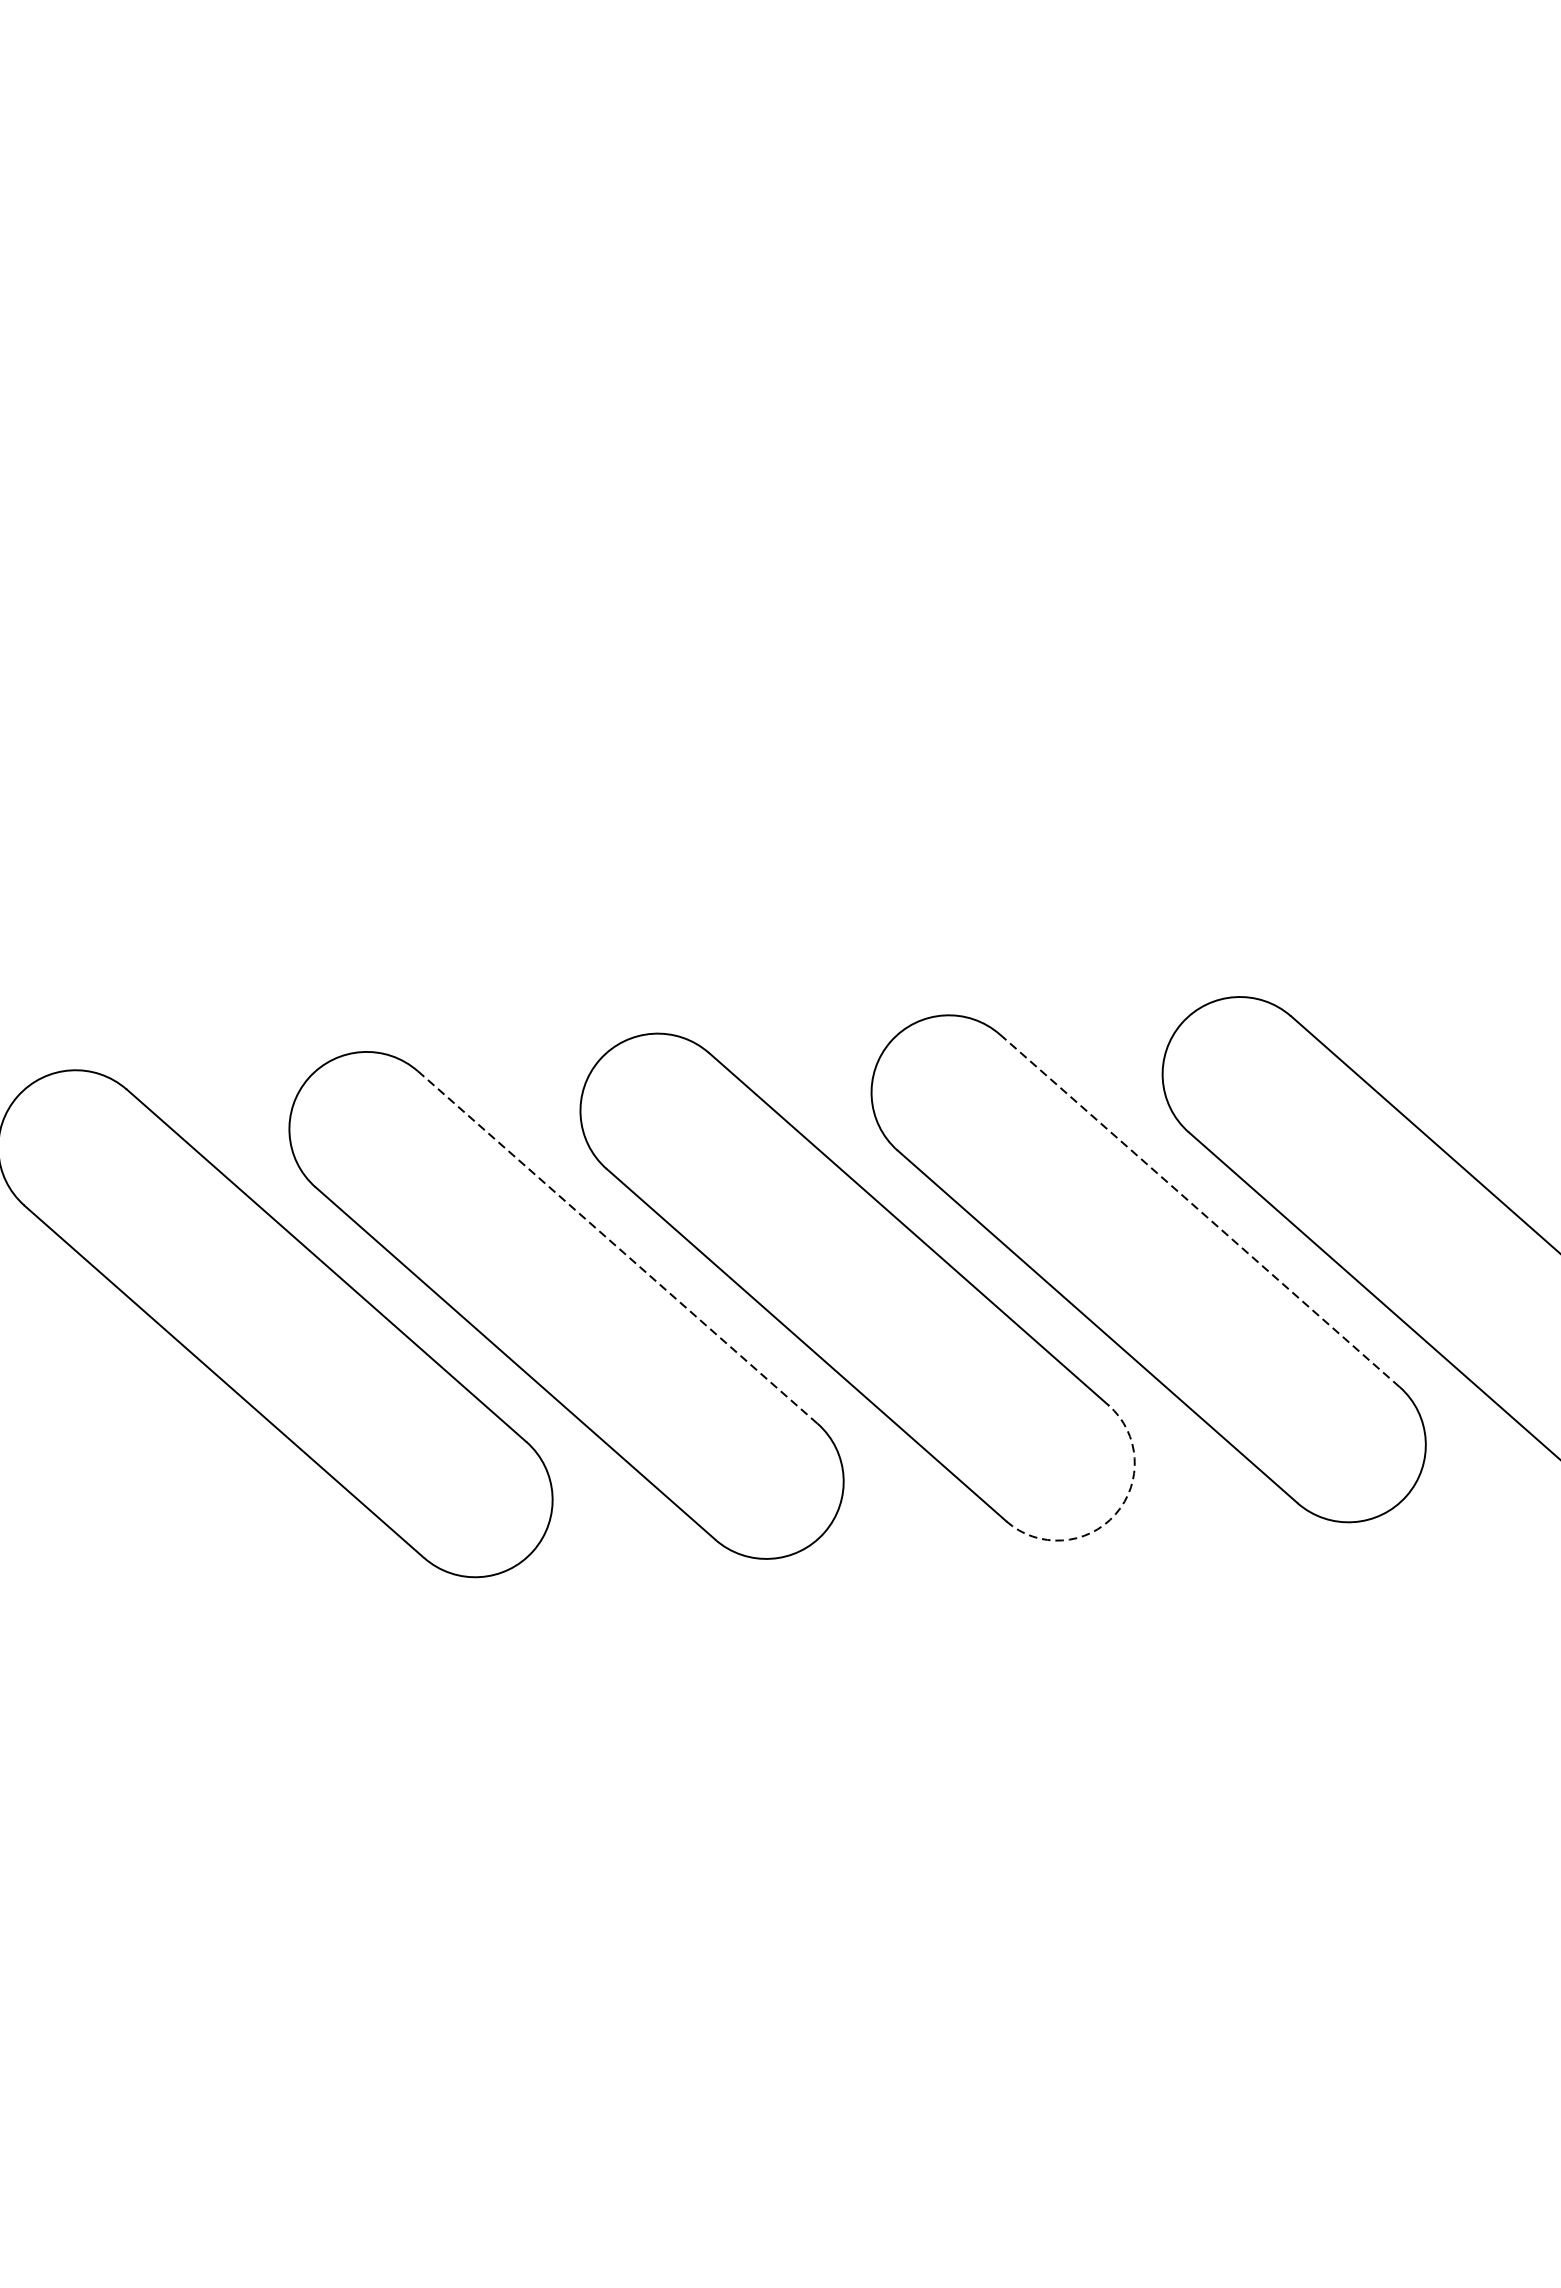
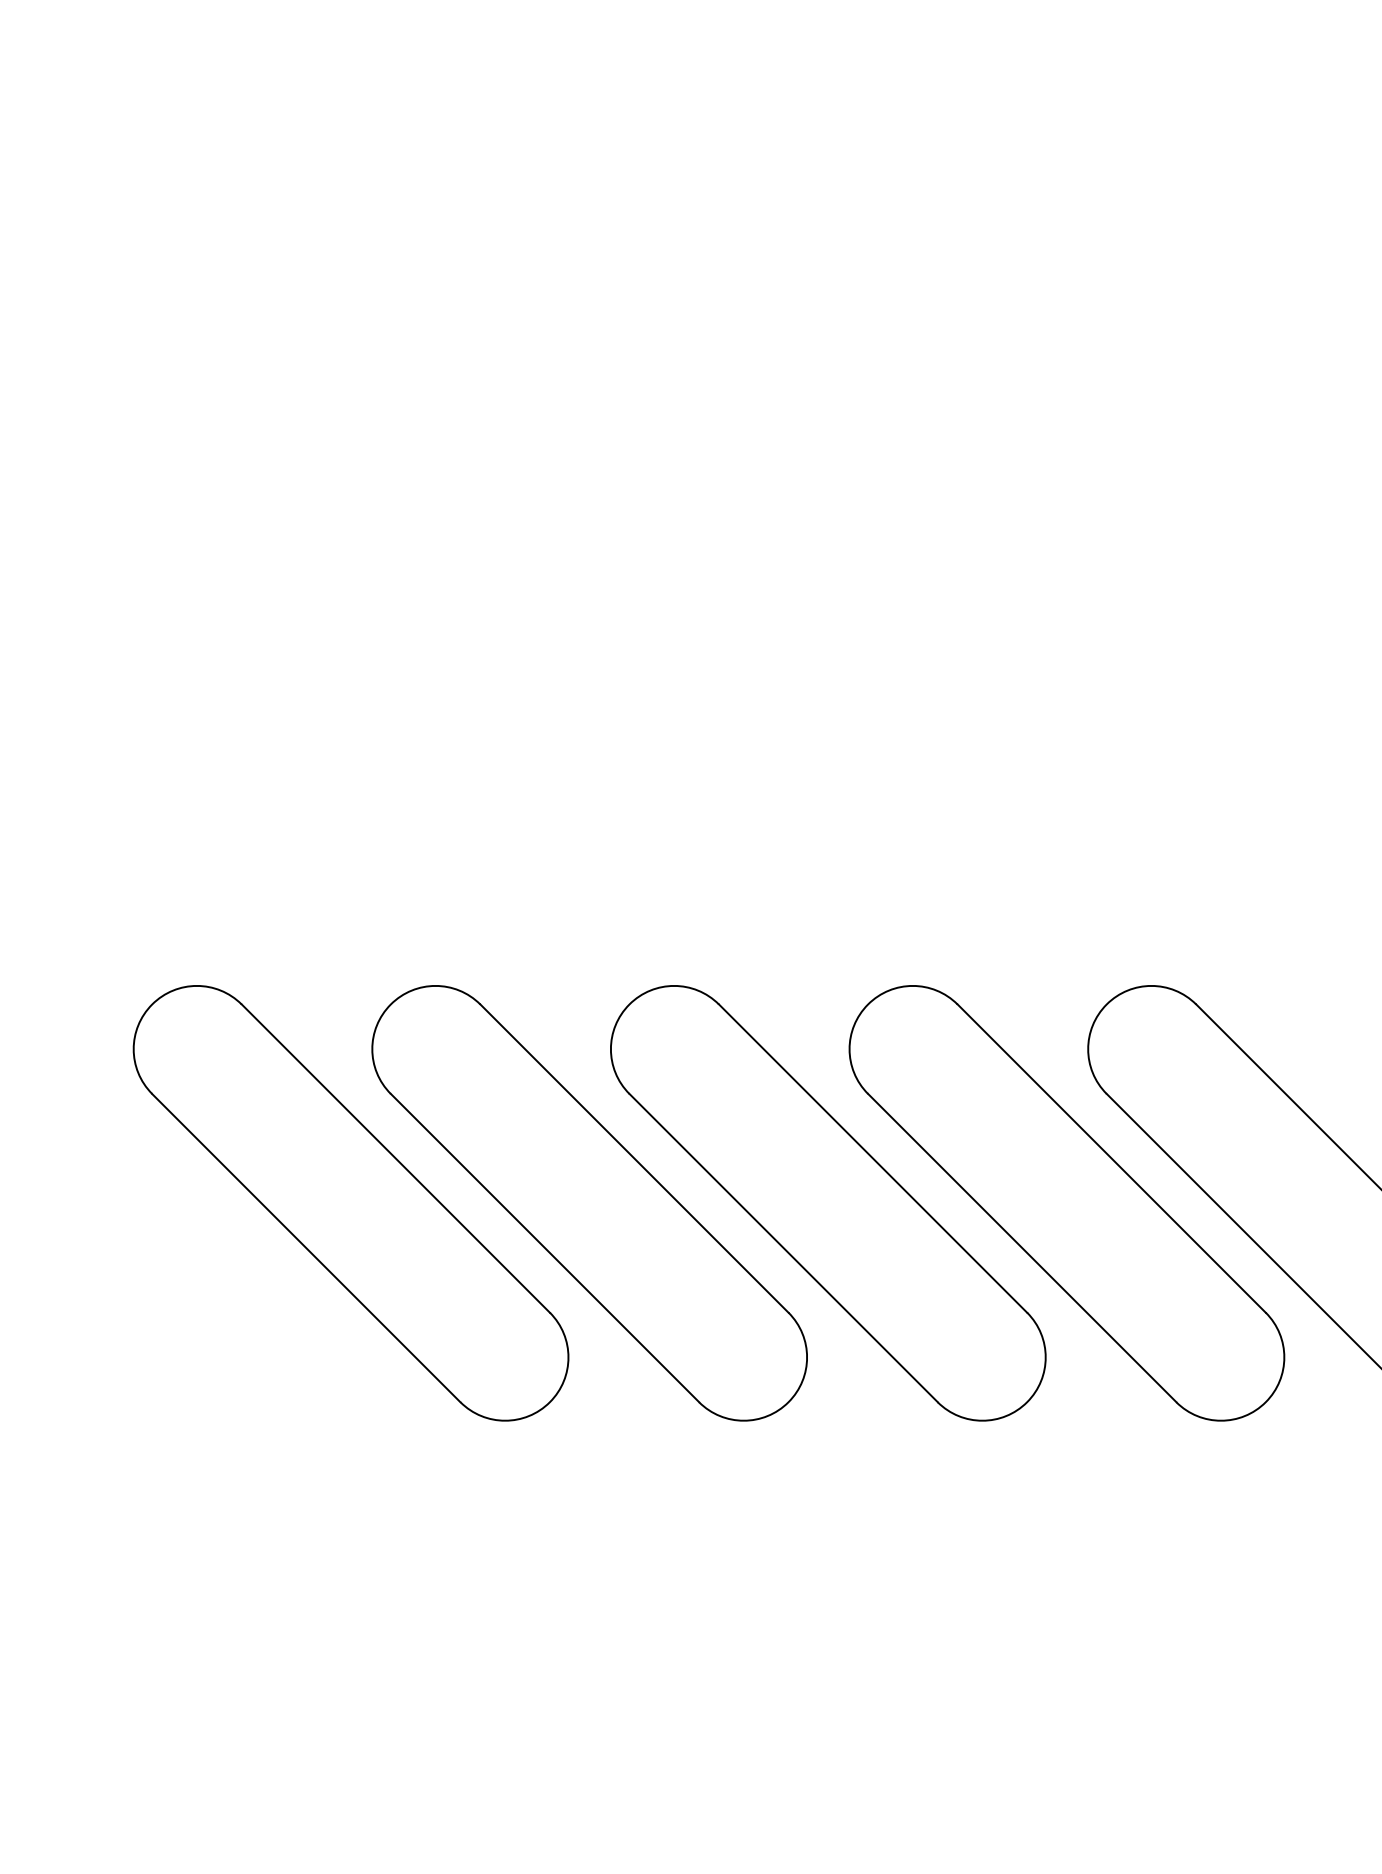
line: (1199, 1210) -> (1111, 1158), dashed -> solid
line: (617, 1247) -> (634, 1158), dashed -> solid
arc: (1115, 1514) -> (1027, 1402), dashed -> solid

